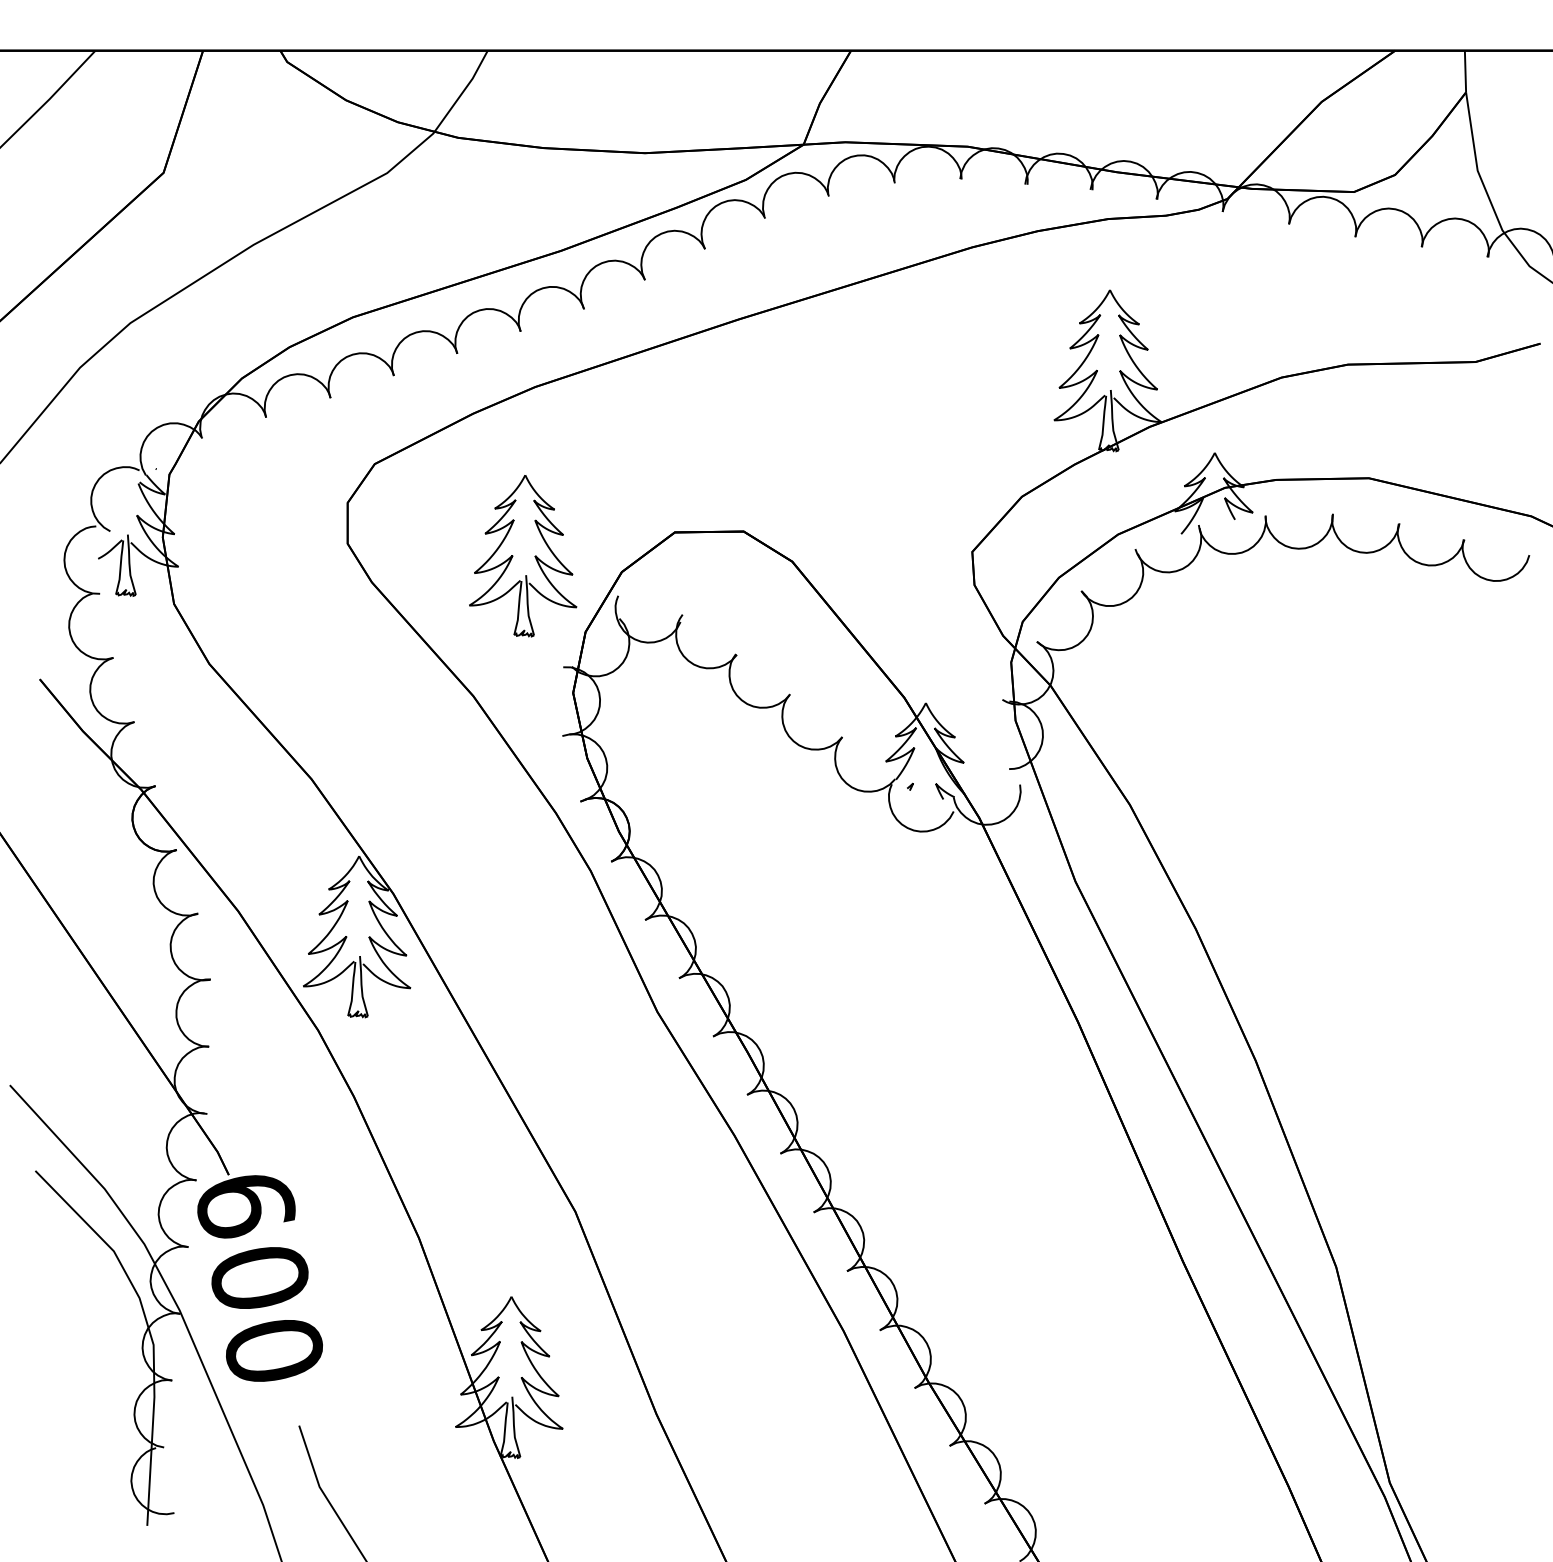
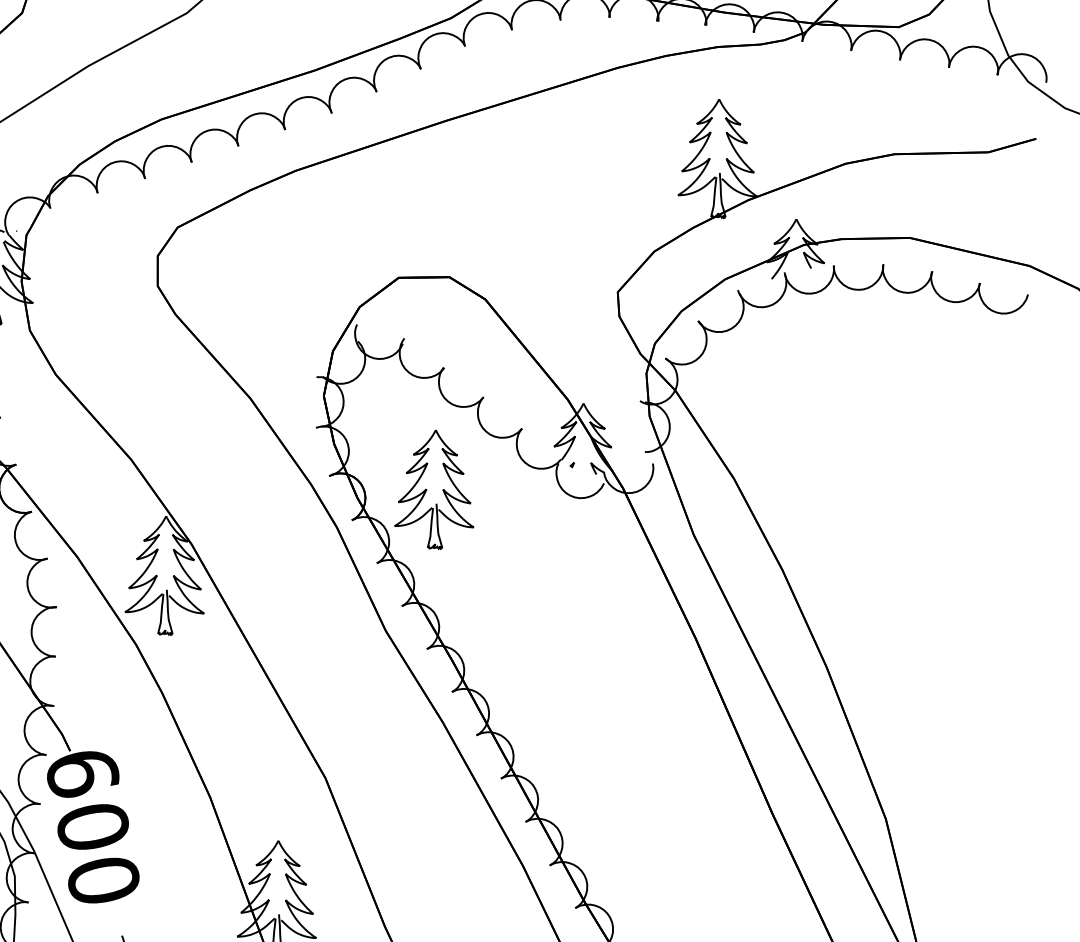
part: (523, 556) -> (434, 489), moved

